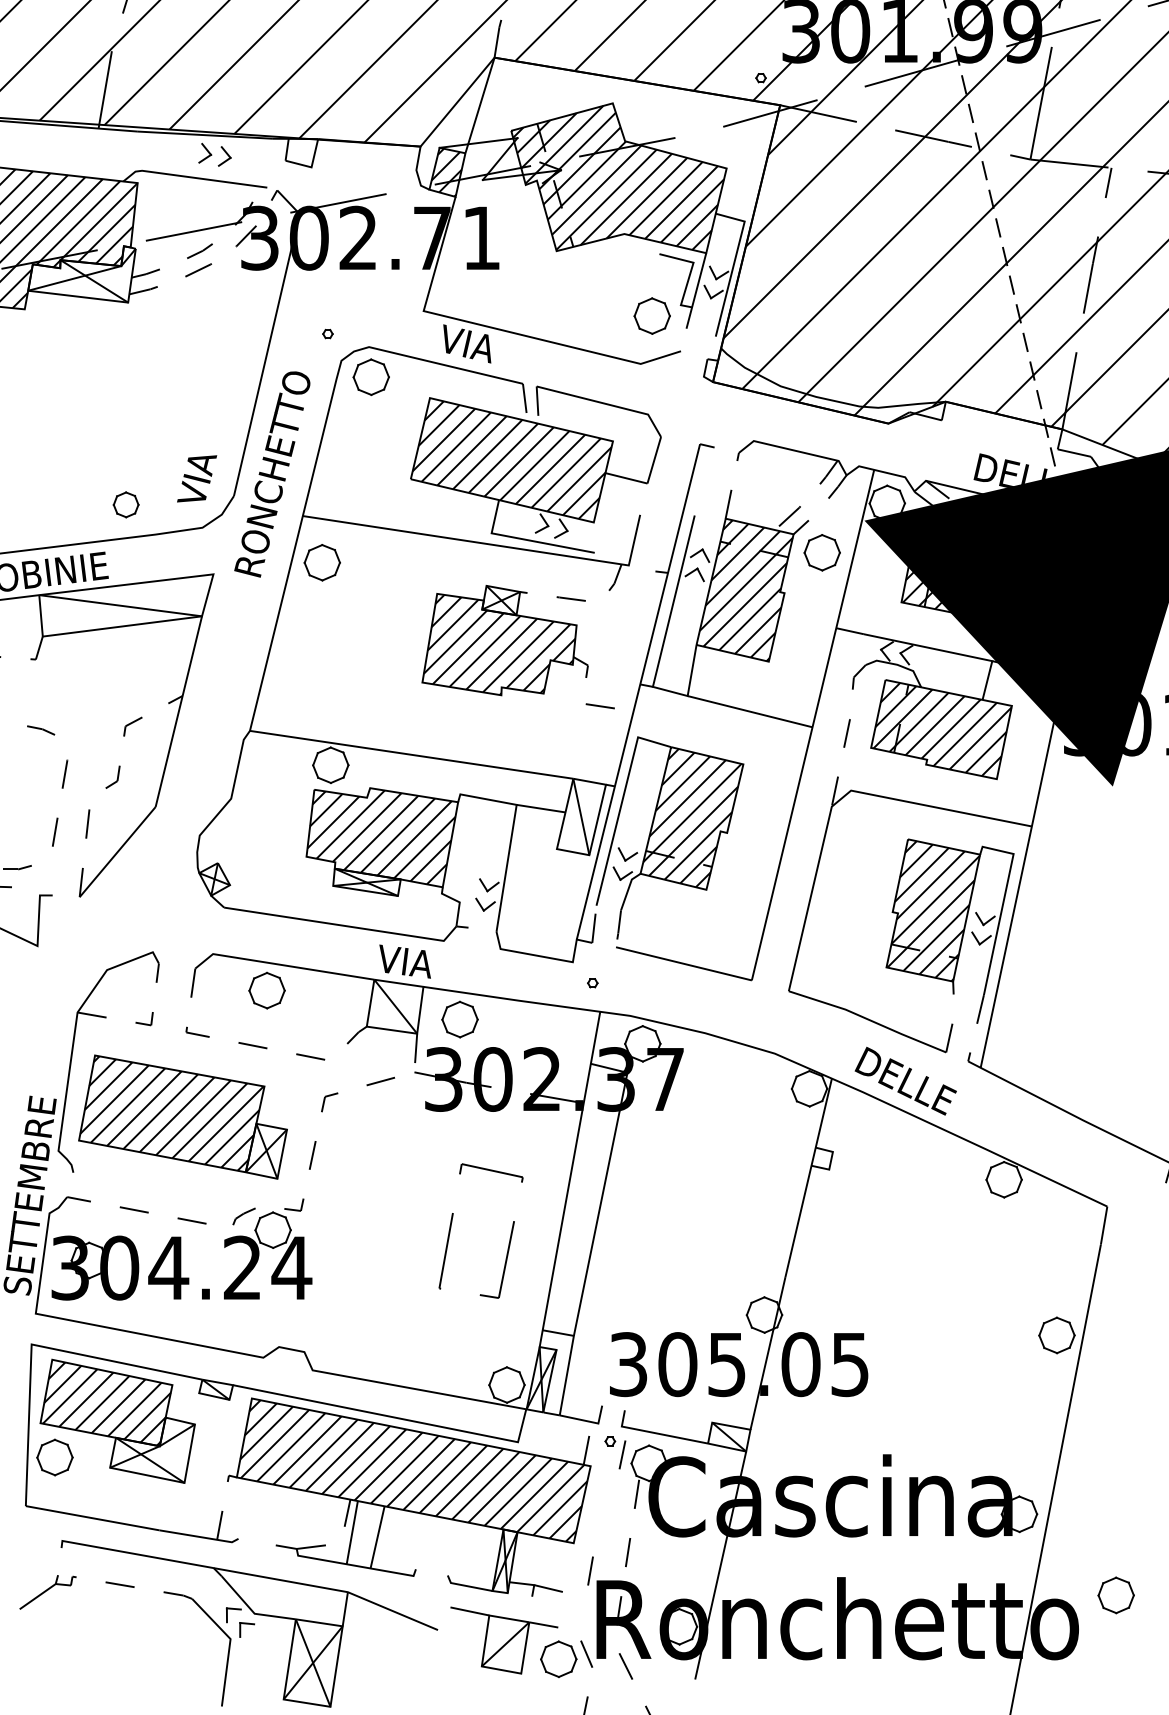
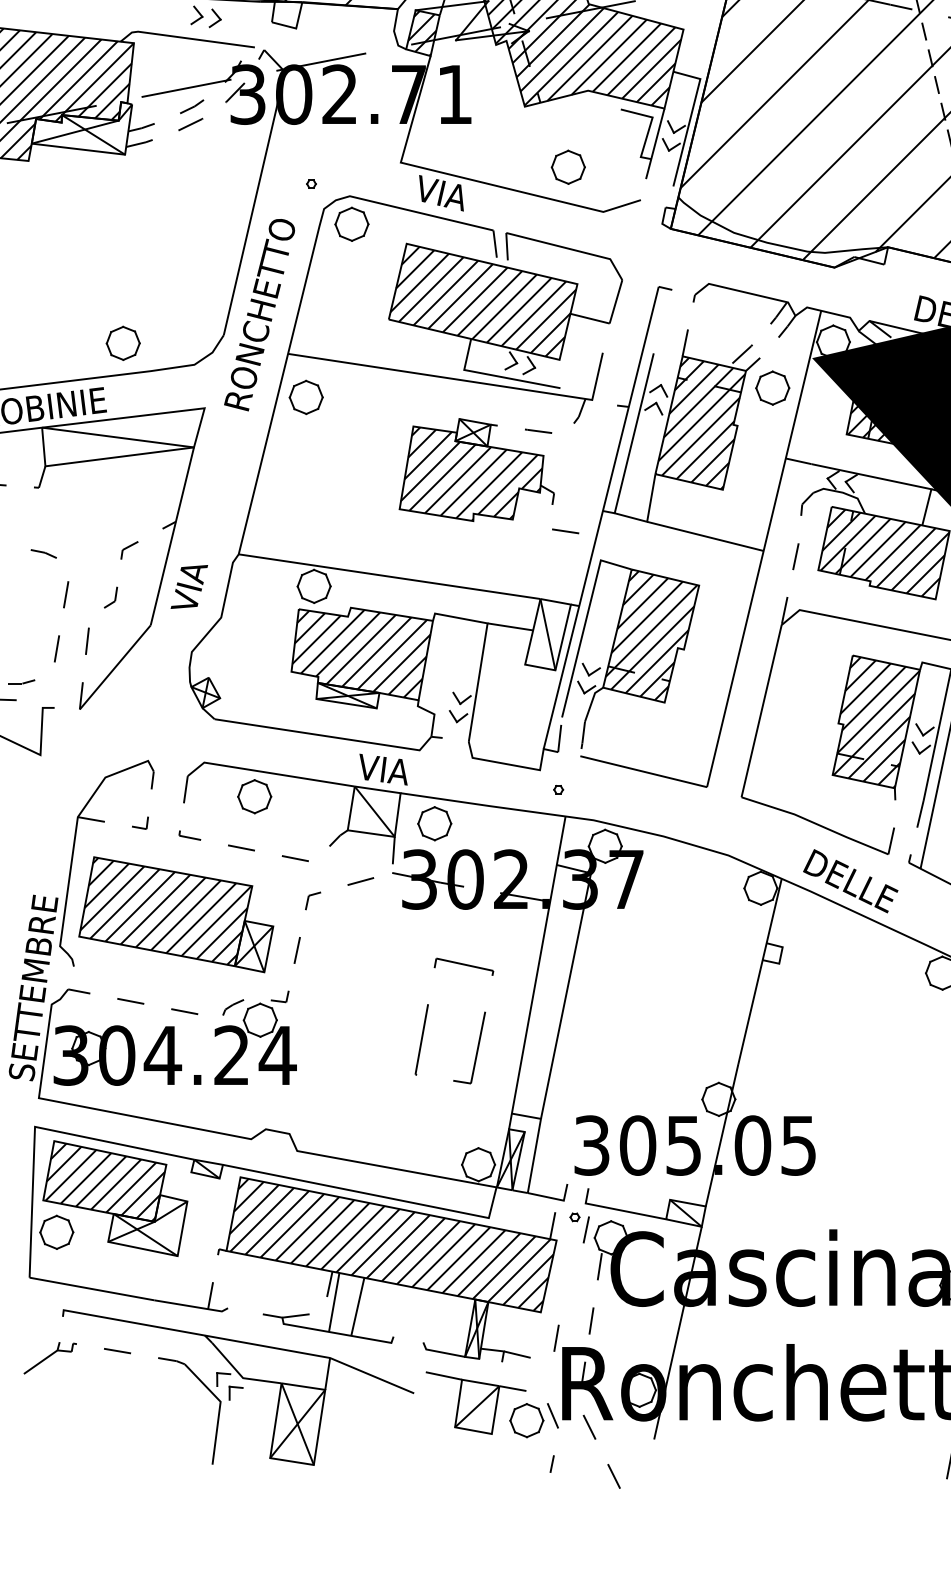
part: (651, 315) -> (567, 166), moved
text: (197, 478) -> (189, 586), moved
part: (125, 504) -> (122, 343), size x1.43

